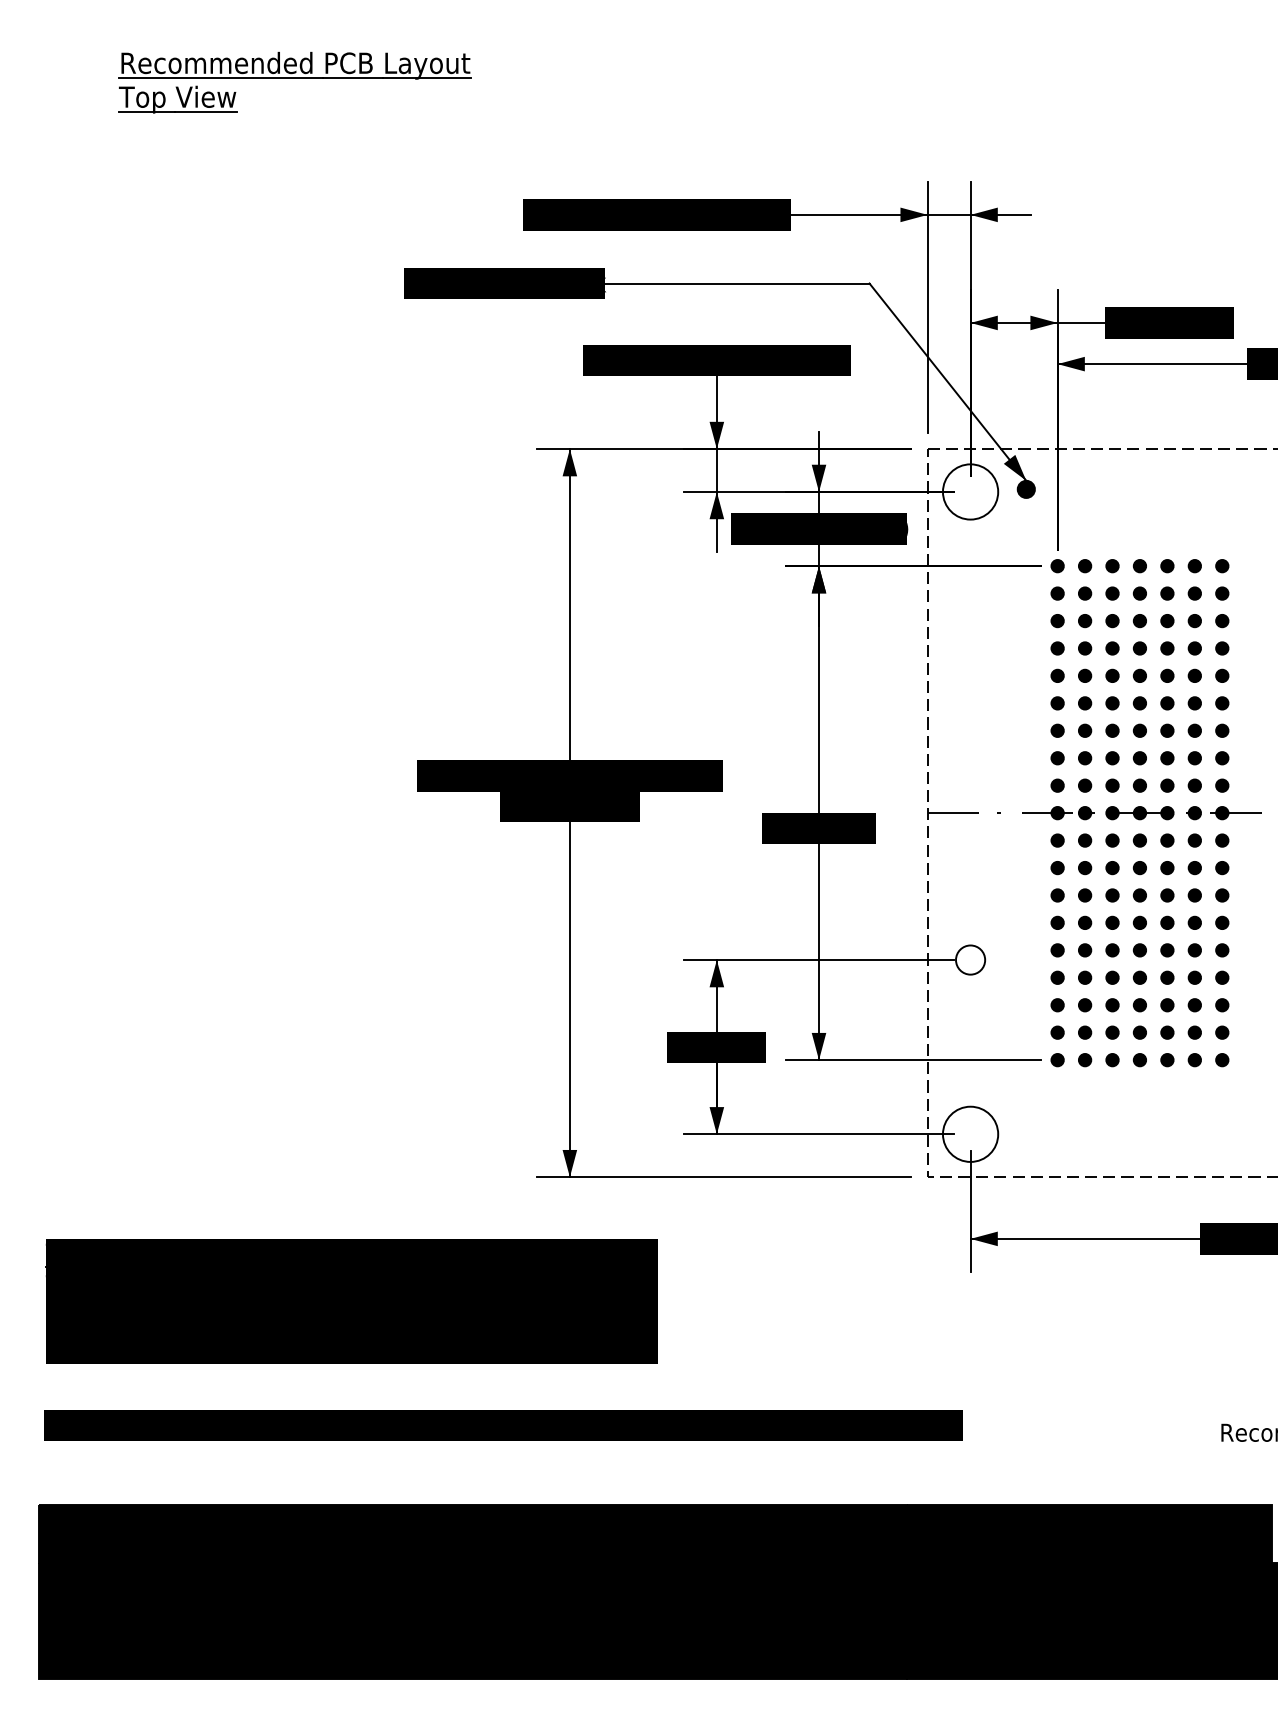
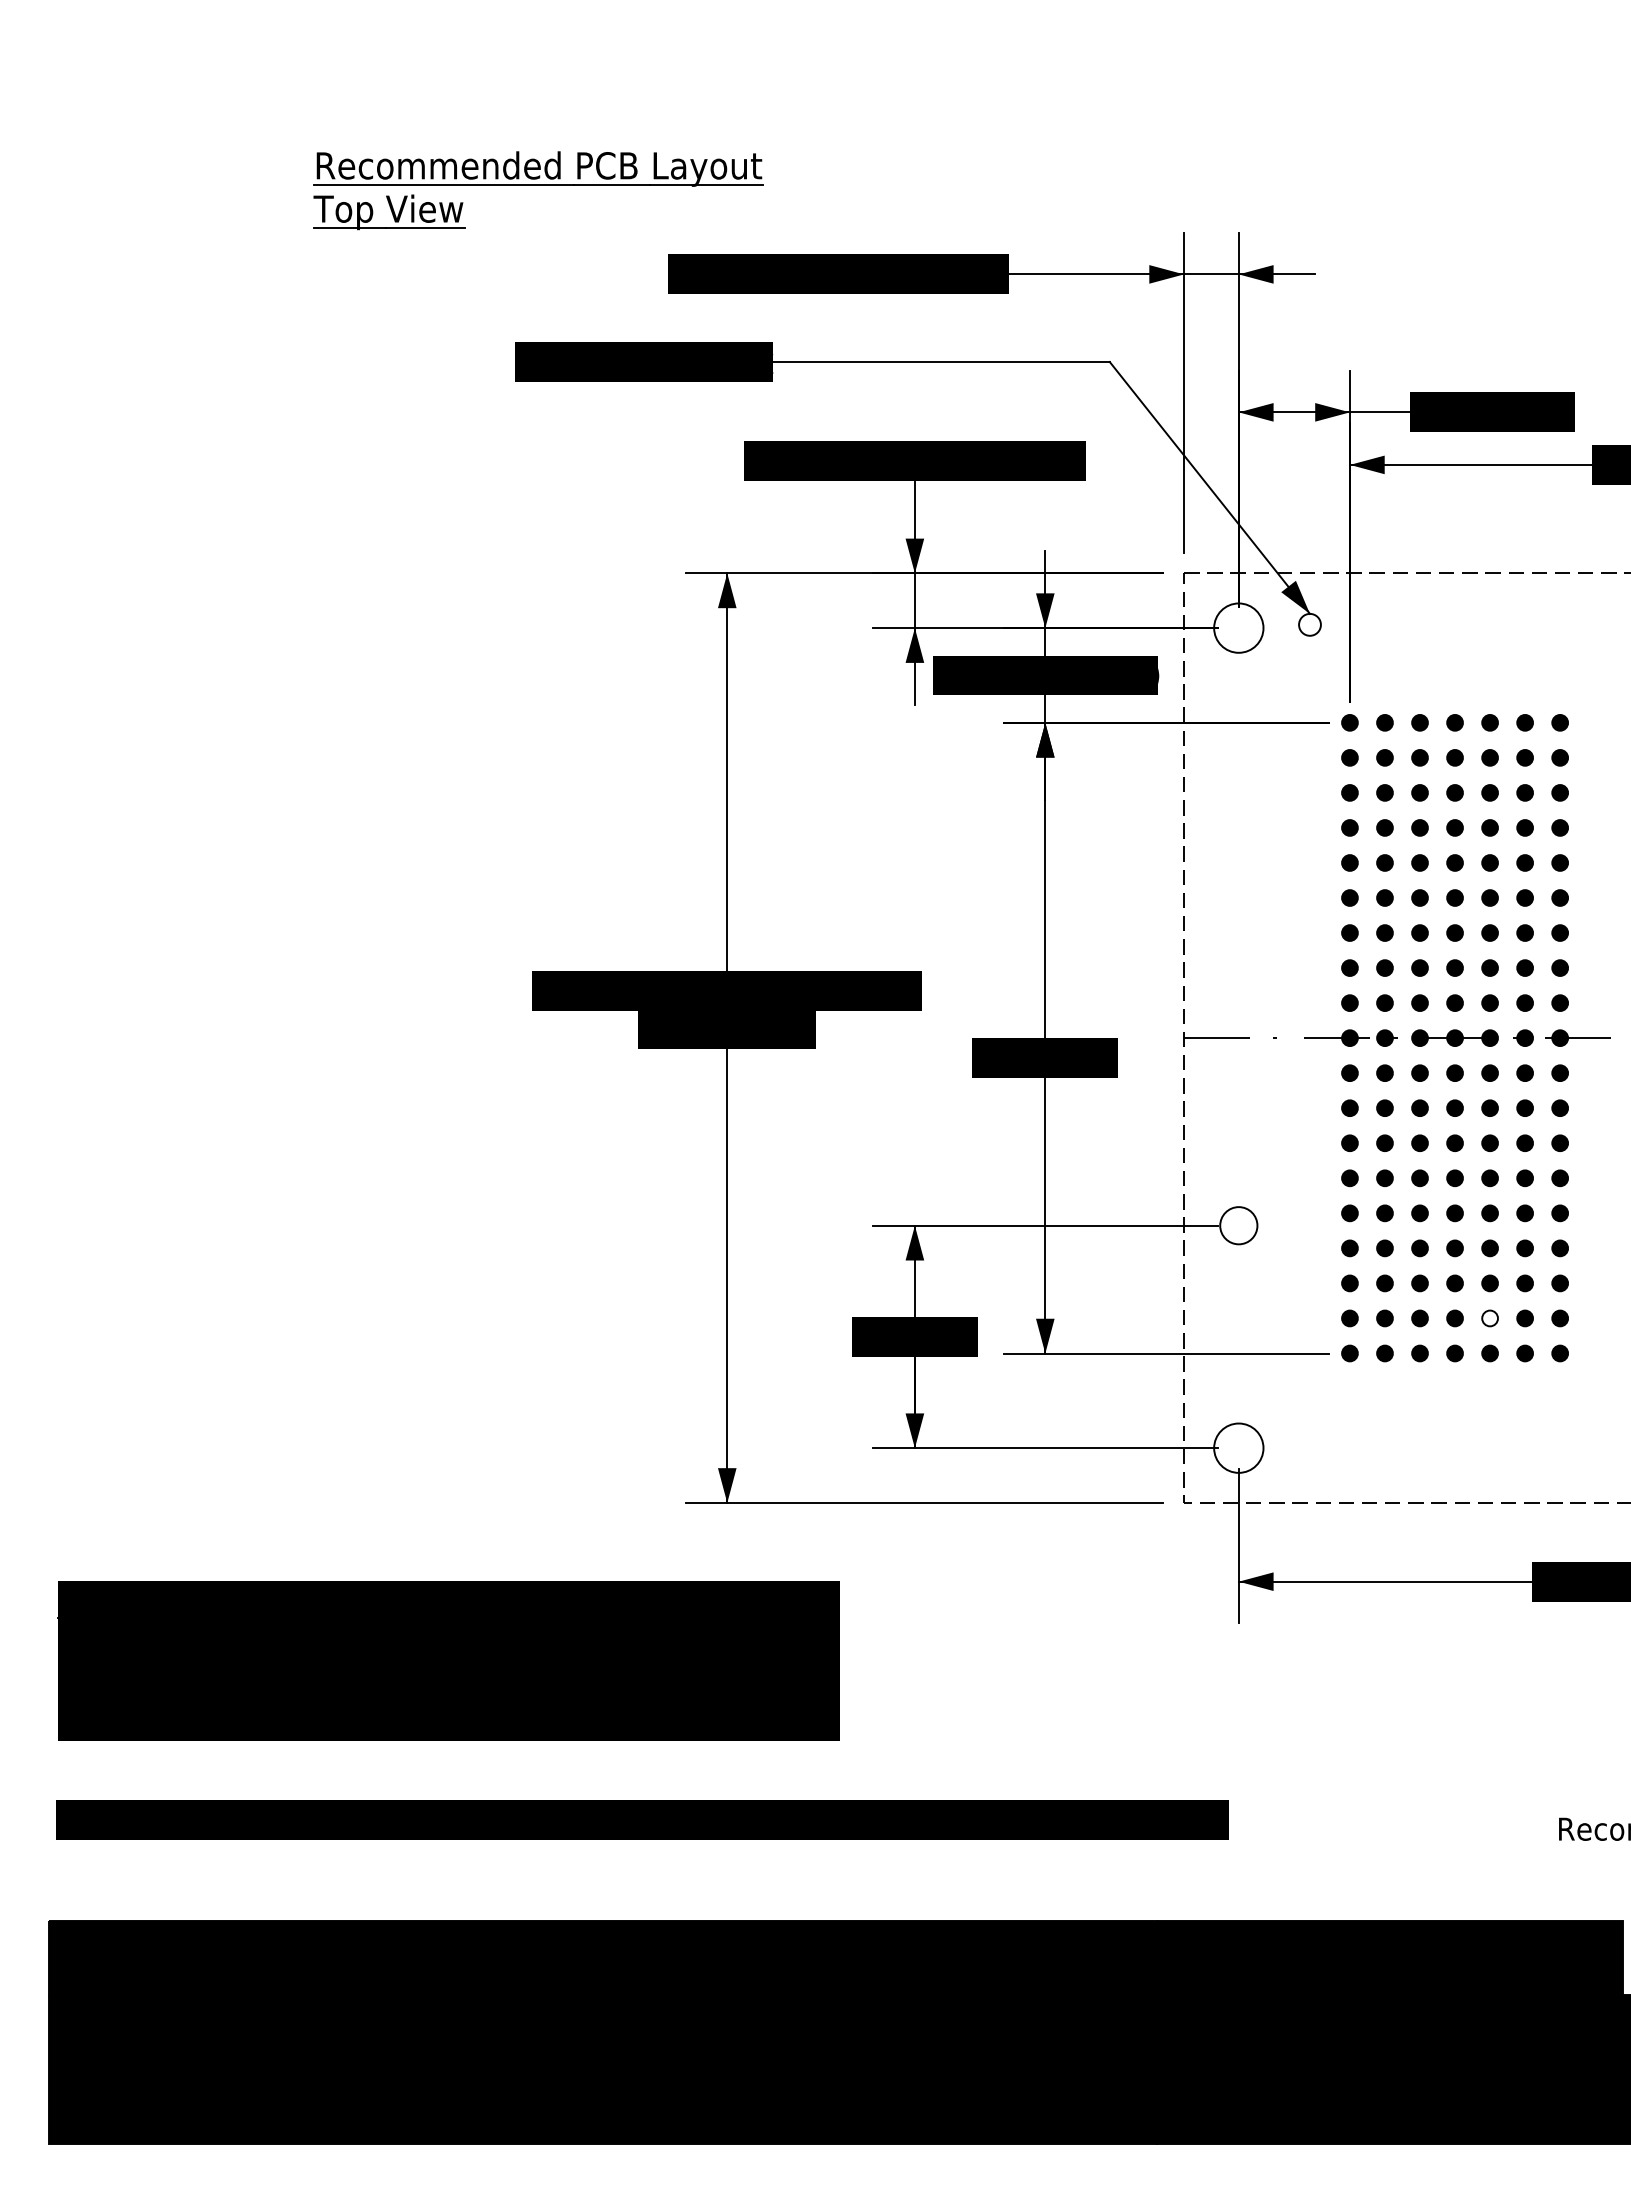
part: (295, 82) -> (538, 190), moved
fill: (1025, 489) -> (1309, 624), removed
circle: (970, 491) -> (1238, 627), size x0.7
fill: (1166, 1032) -> (1489, 1318), removed
circle: (970, 1133) -> (1238, 1447), size x0.7

